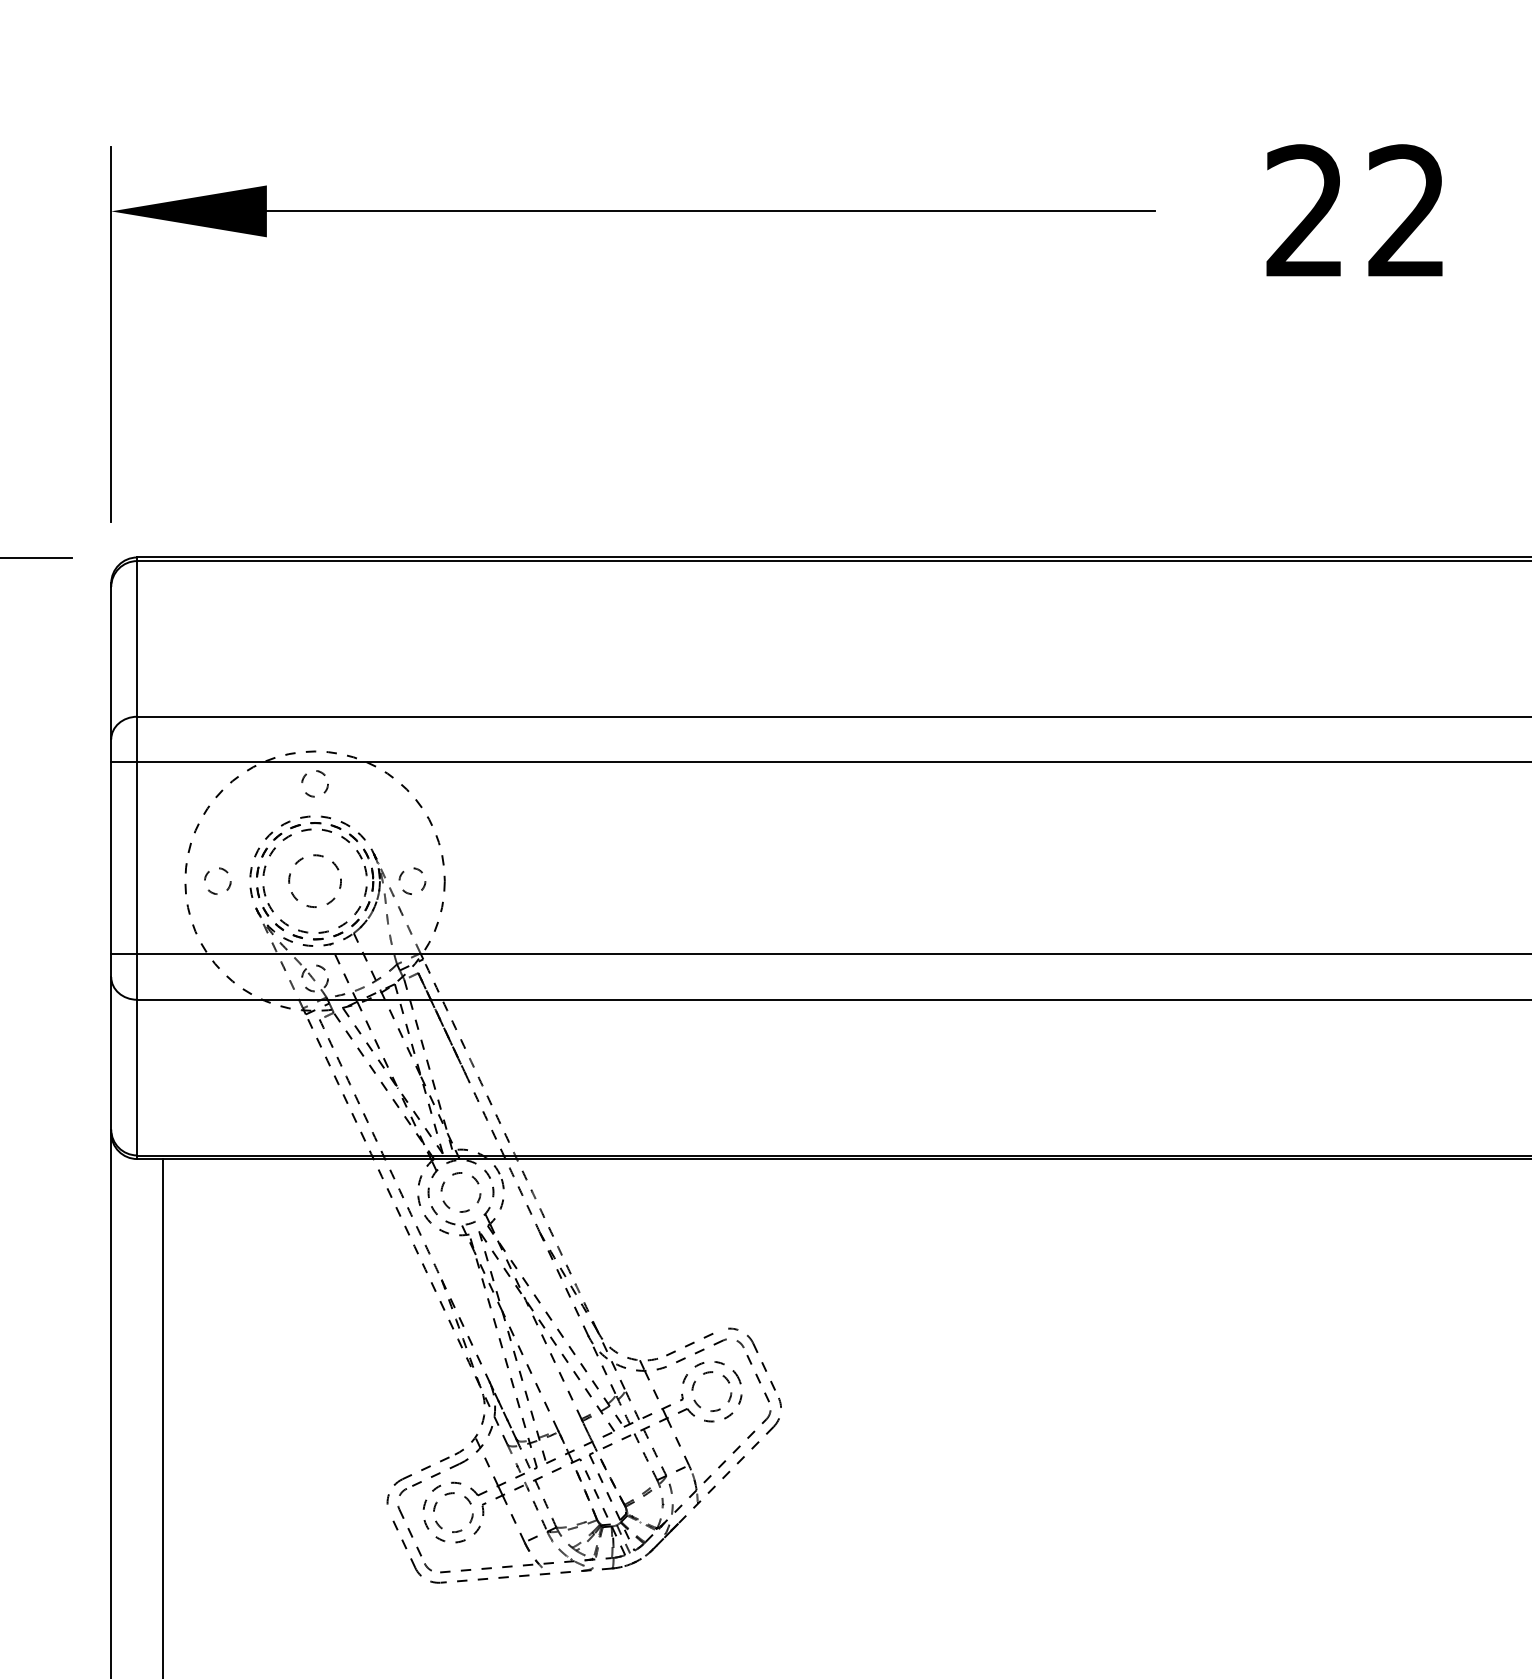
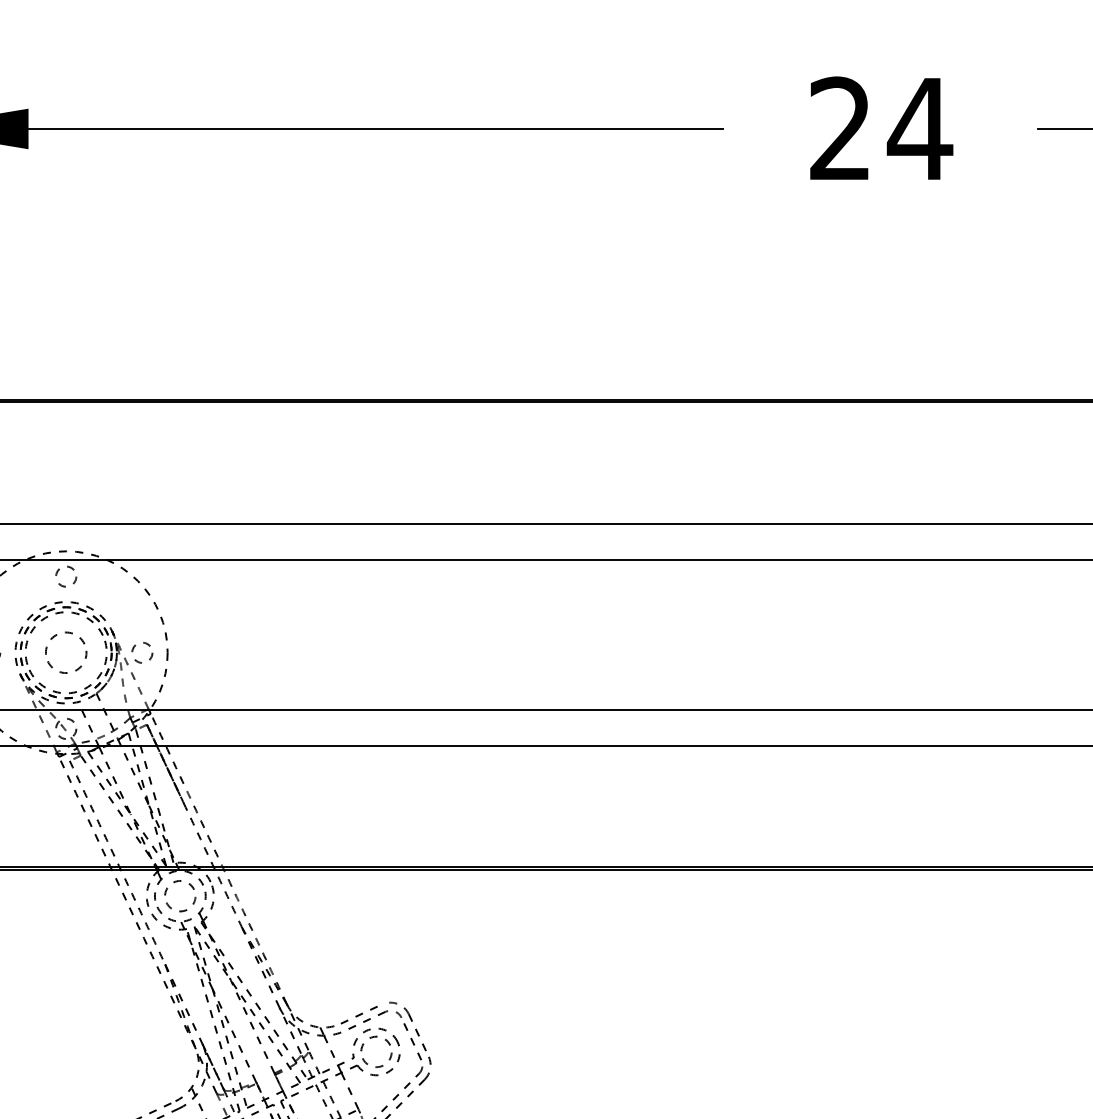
text: (1406, 210) -> (919, 128), 22 -> 24

